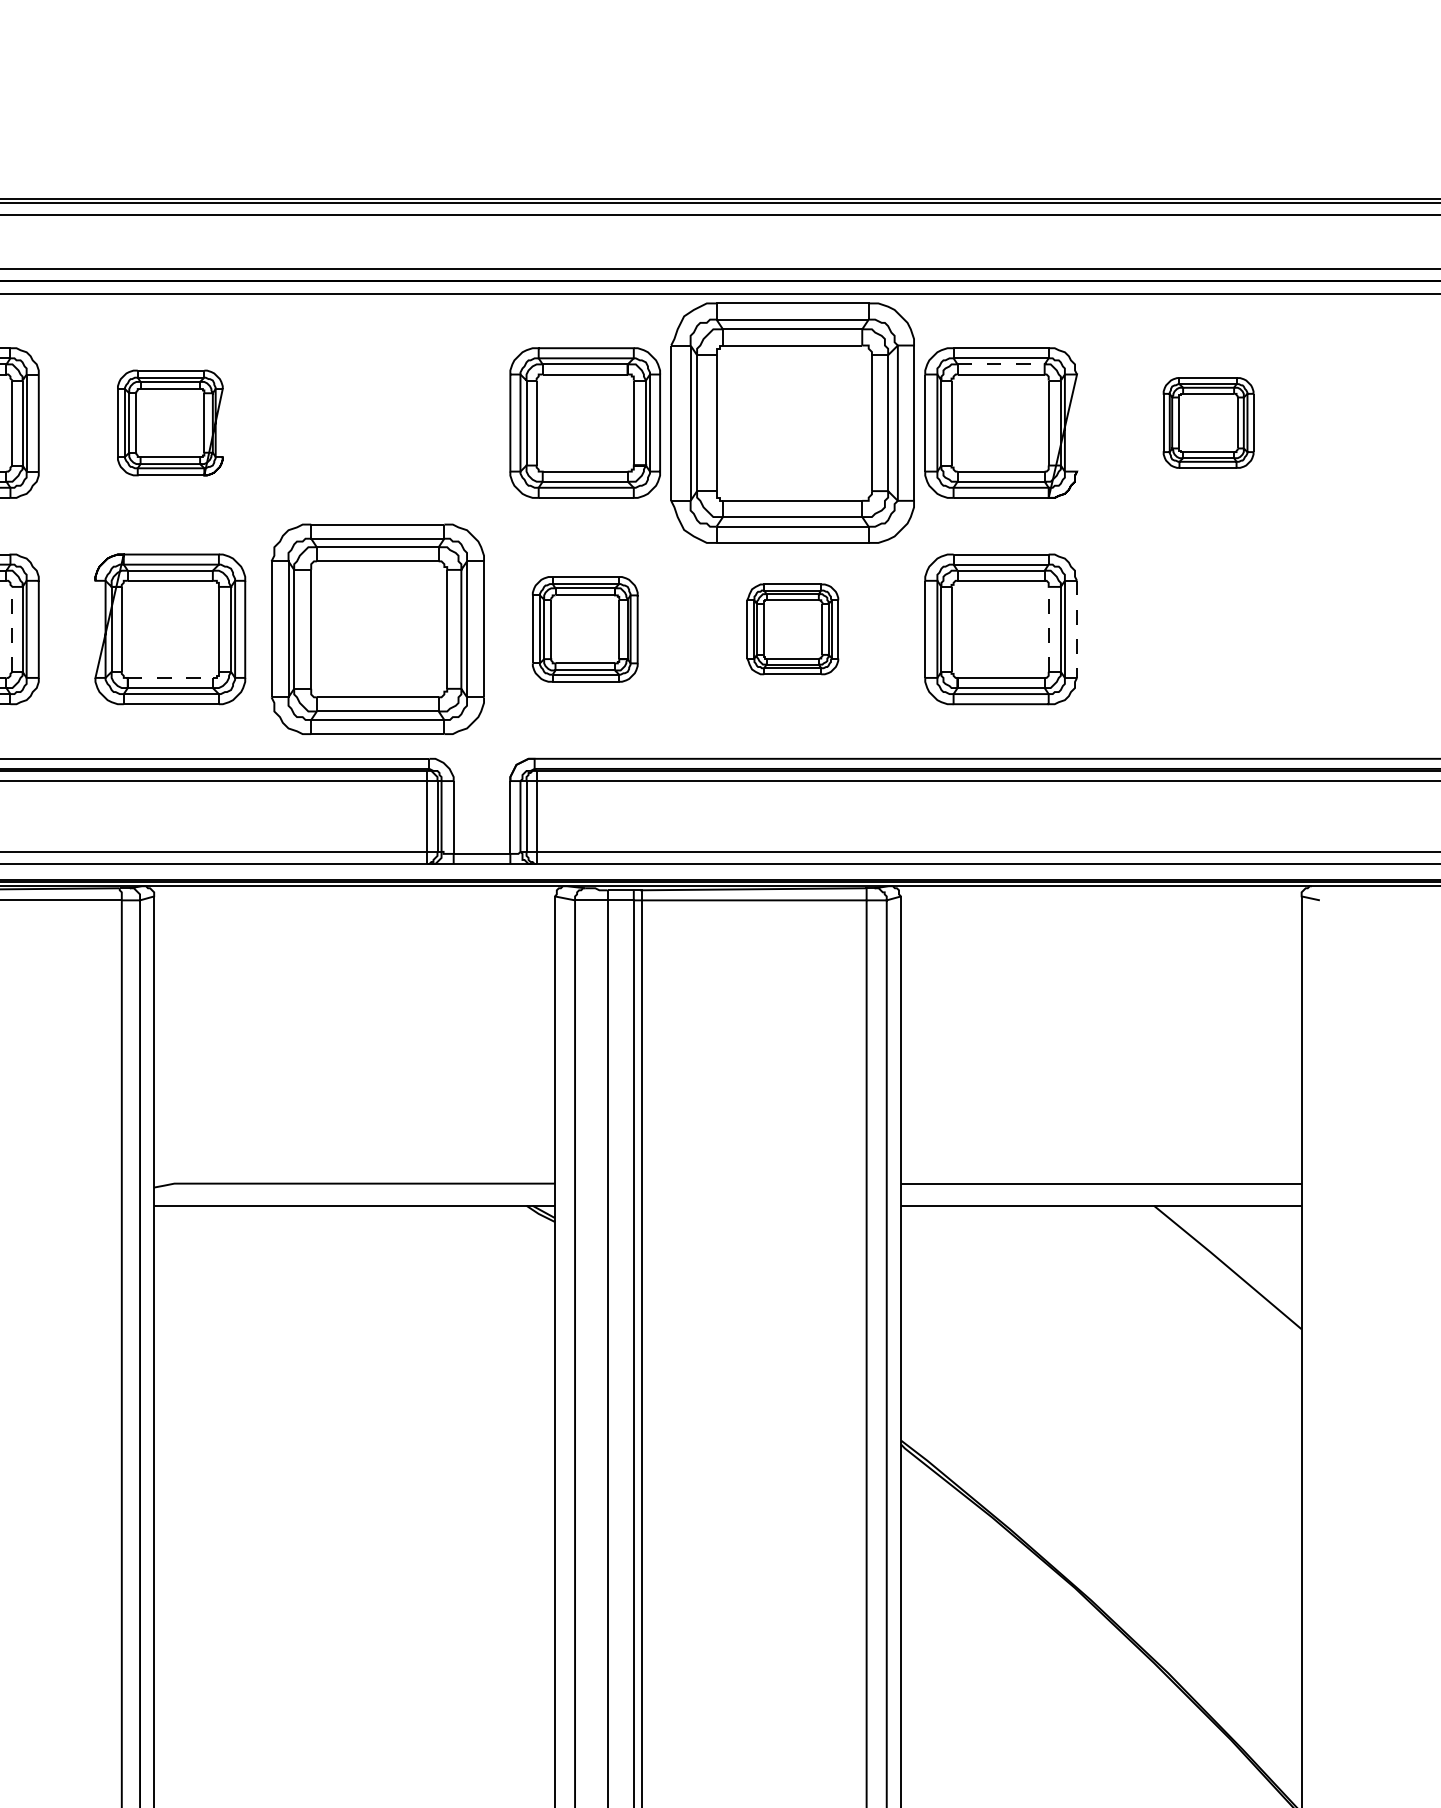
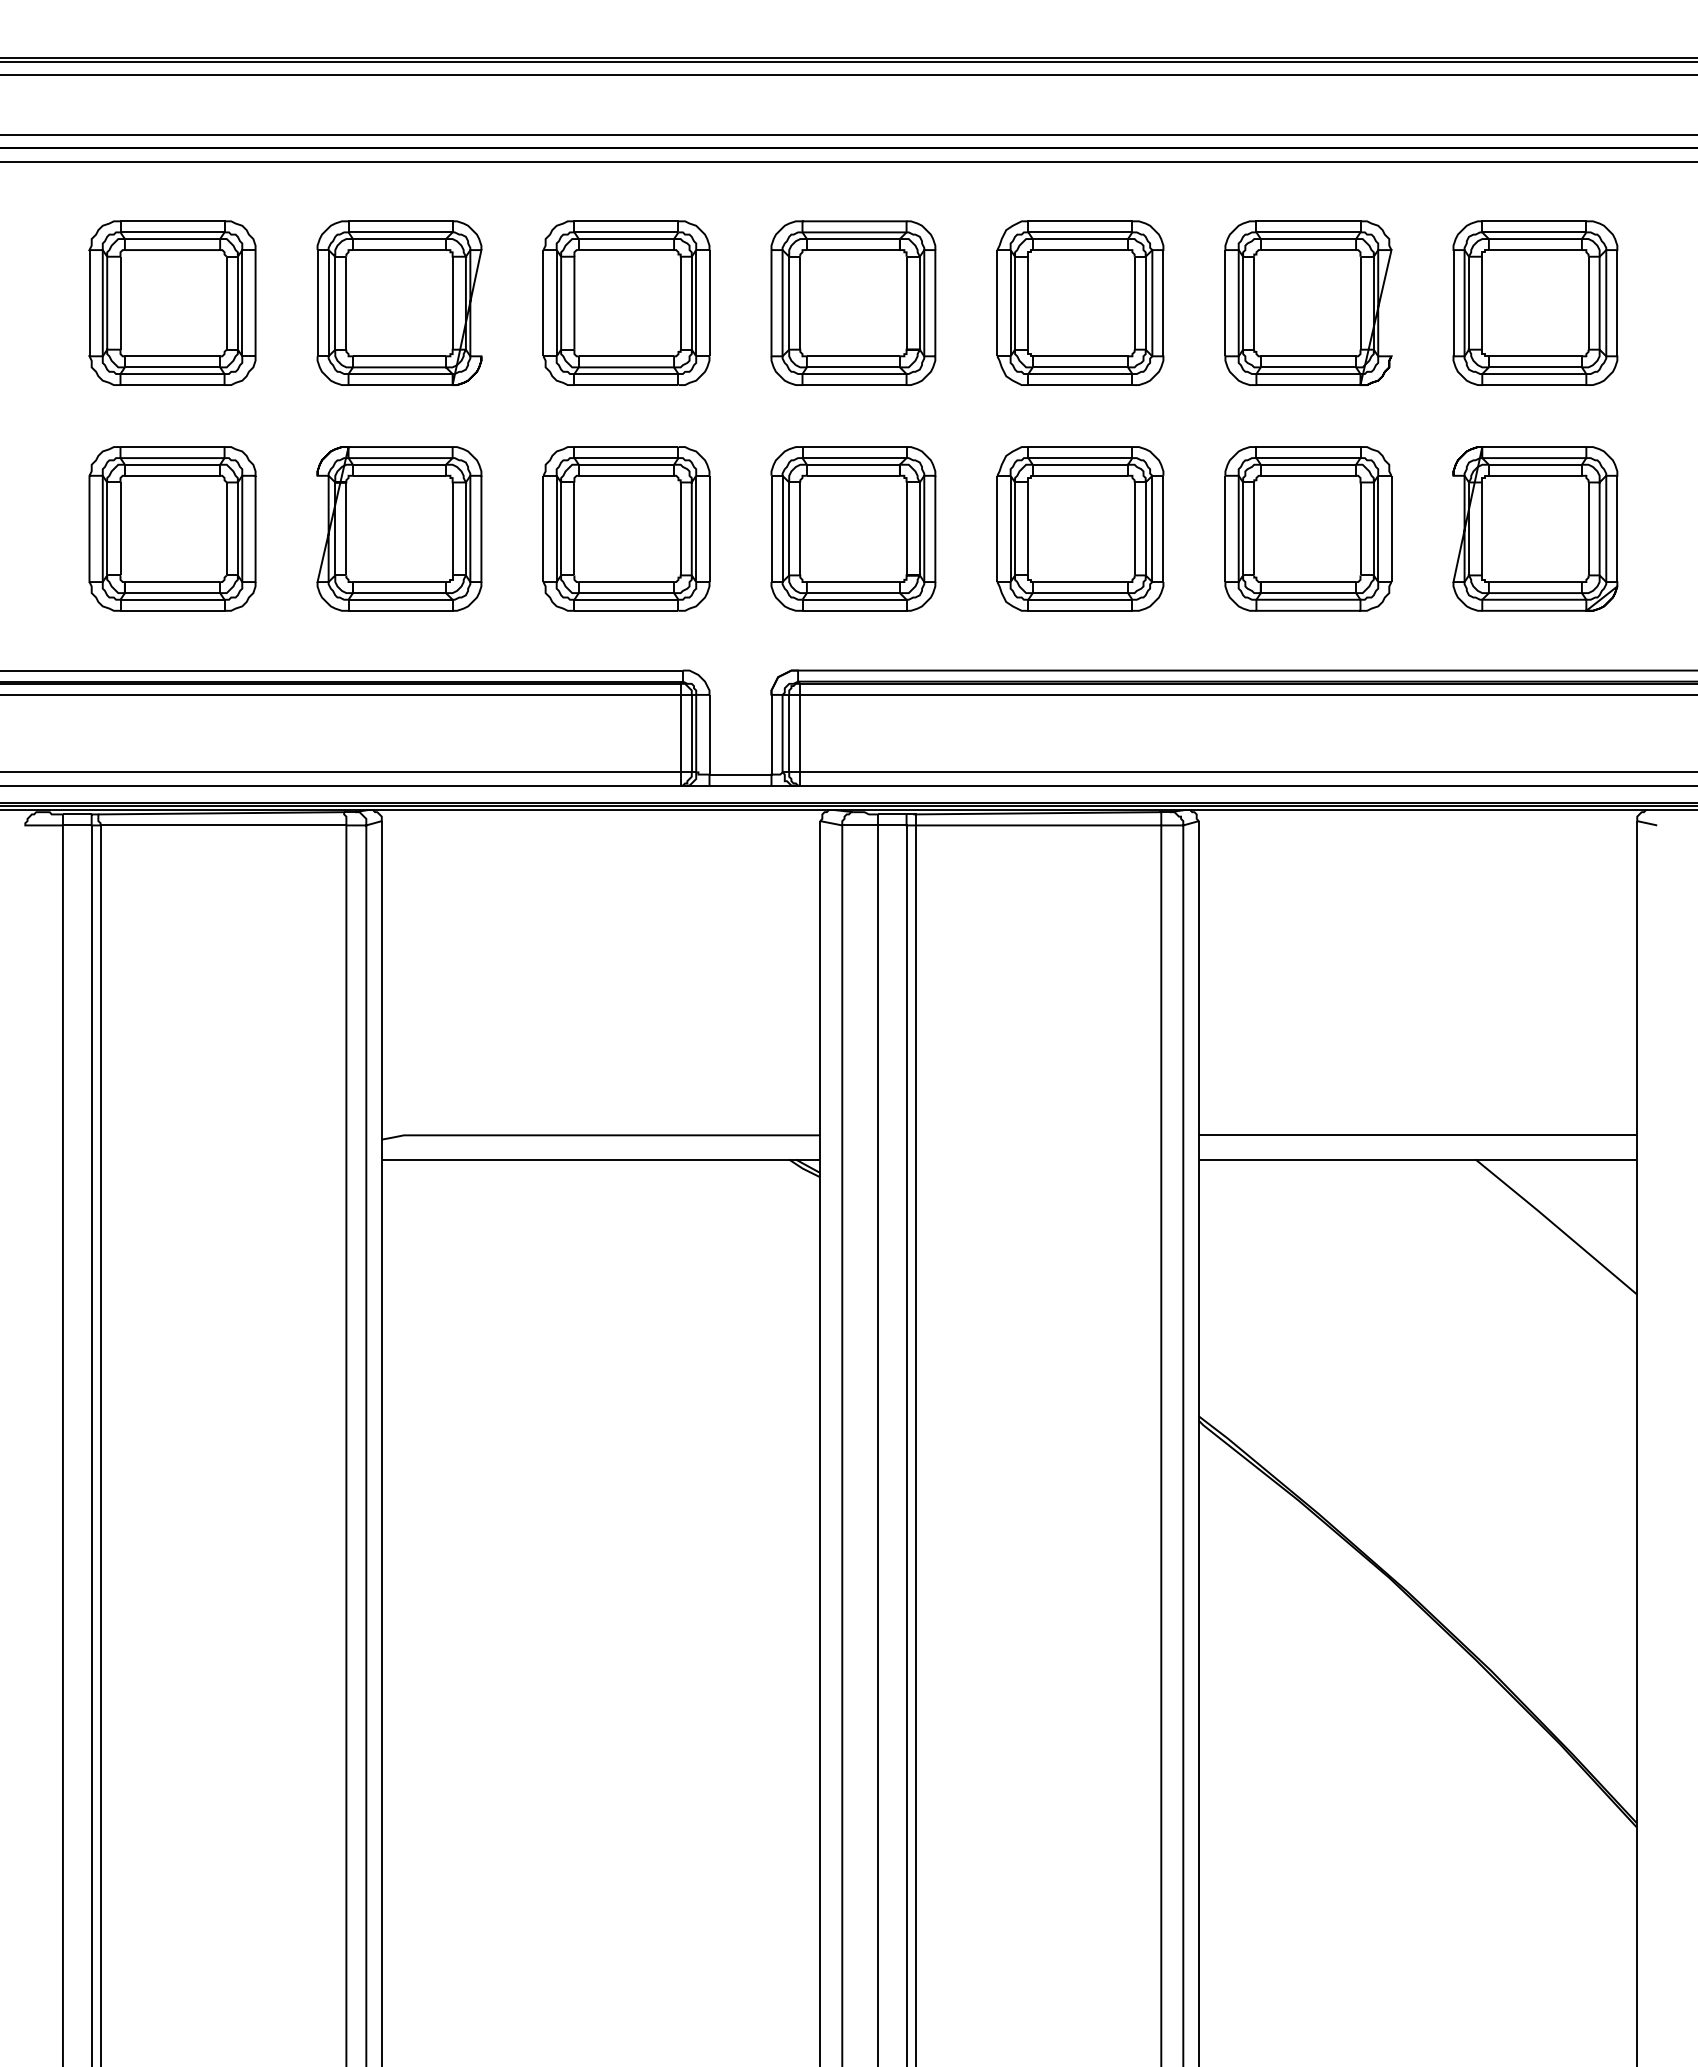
line: (1001, 364) -> (1308, 239), dashed -> solid
part: (170, 422) -> (399, 302), size x1.43
part: (377, 422) -> (626, 302), added
part: (792, 422) -> (1080, 302), size x0.62
part: (1208, 422) -> (1535, 302), size x1.67
line: (12, 628) -> (226, 528), dashed -> solid
part: (377, 628) -> (626, 528), size x0.71
part: (585, 628) -> (853, 528), size x1.43
part: (792, 628) -> (1080, 528), size x1.67
line: (1048, 628) -> (1360, 528), dashed -> solid
part: (1208, 628) -> (1535, 528), added
line: (1077, 629) -> (1391, 529), dashed -> solid
line: (170, 678) -> (399, 582), dashed -> solid

